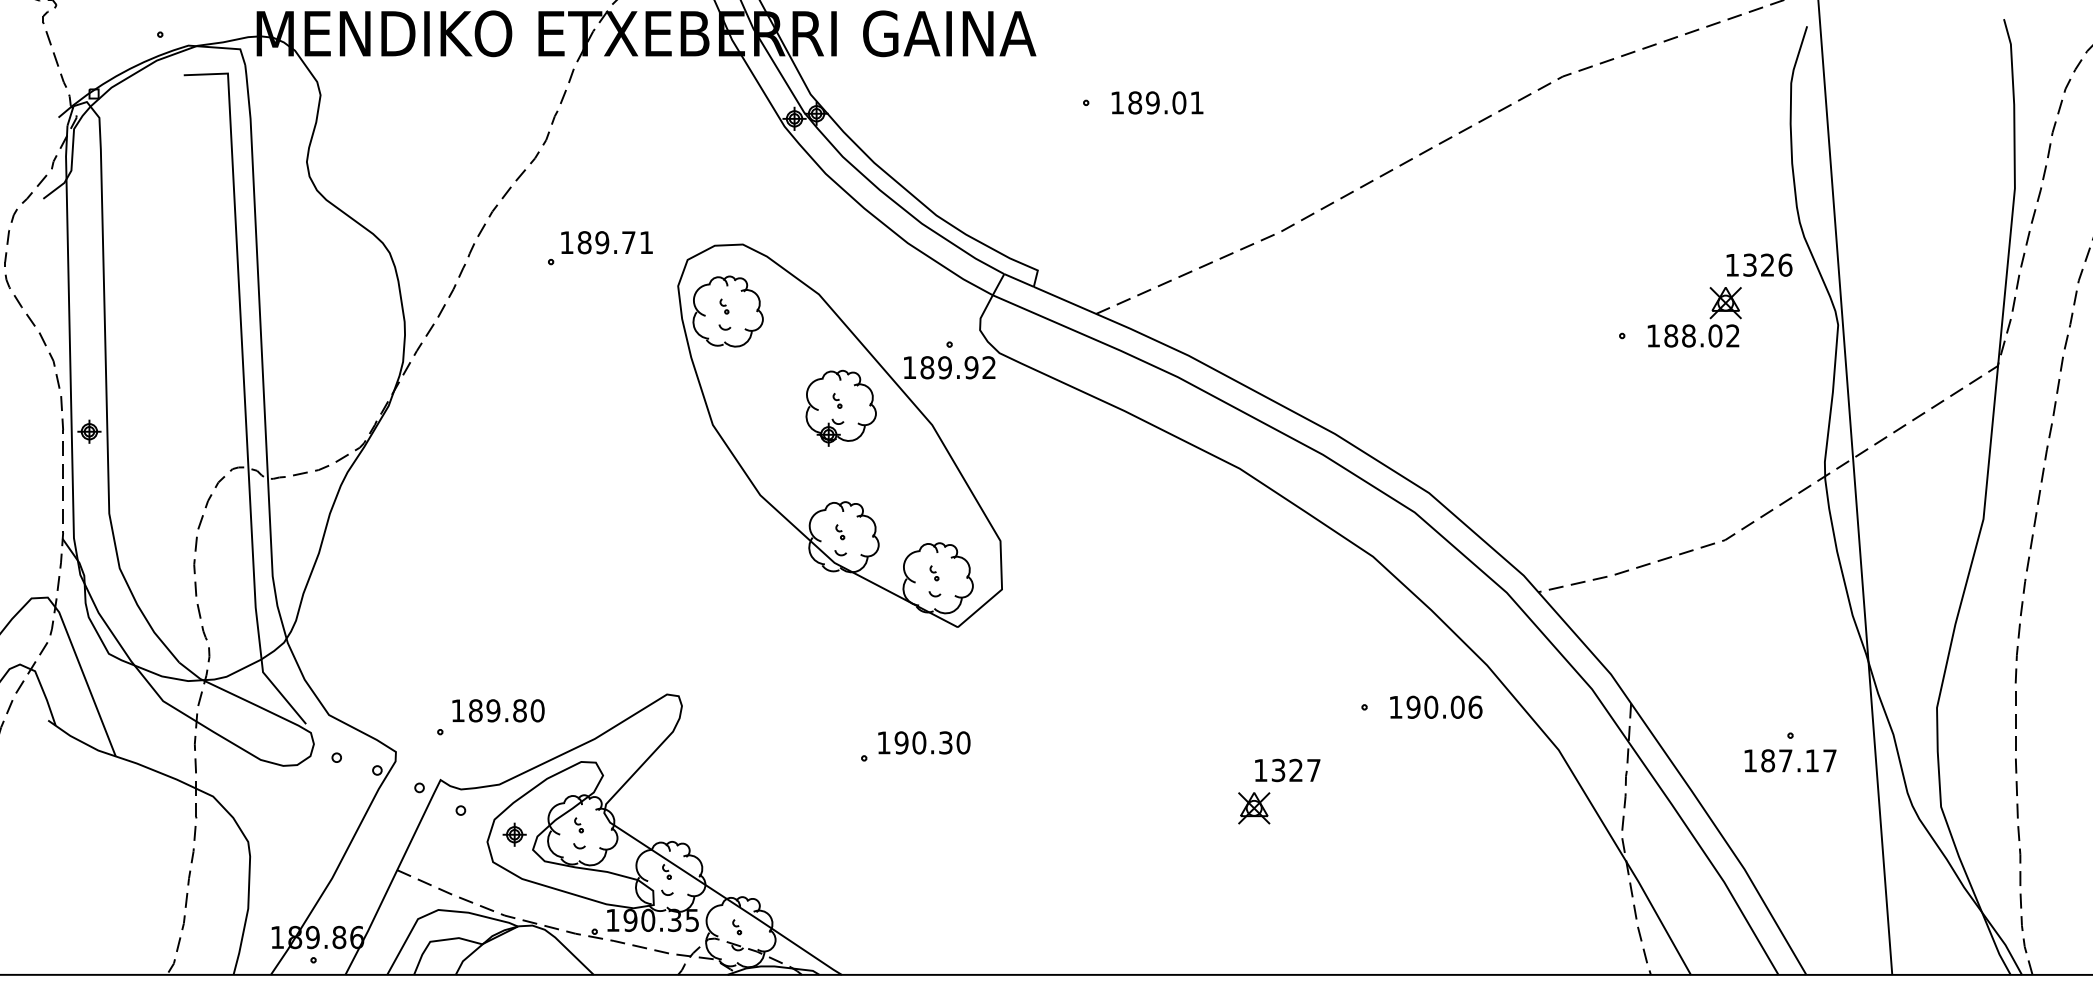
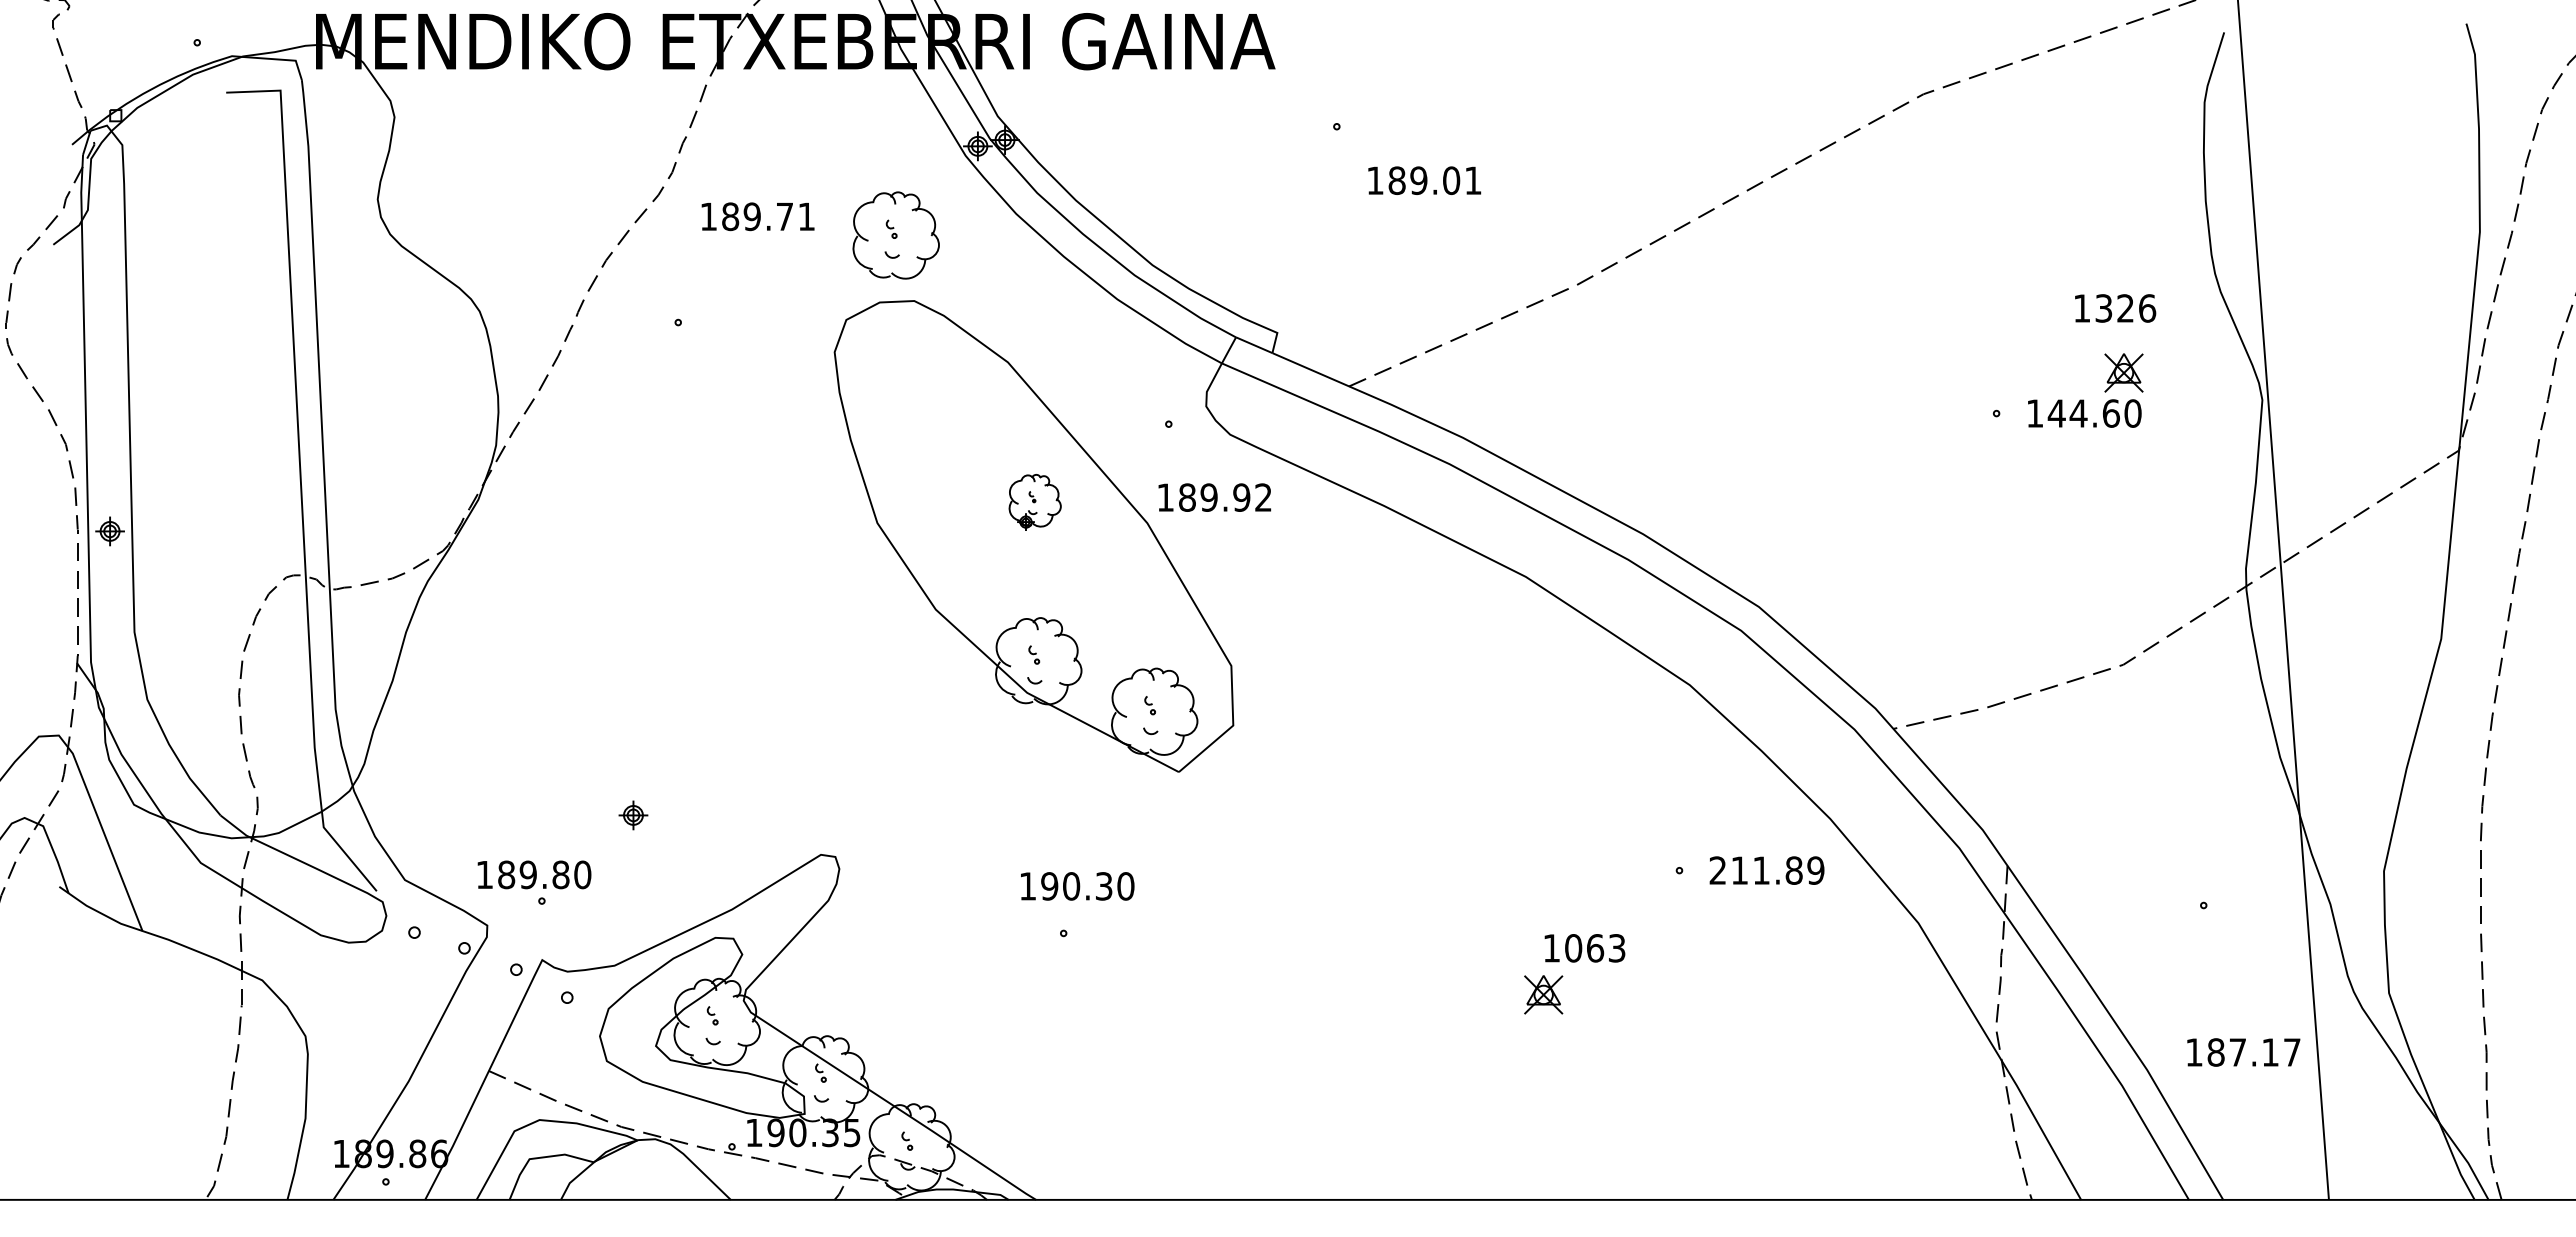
text: (1157, 102) -> (1424, 180), moved
text: (606, 242) -> (757, 216), moved
text: (1759, 265) -> (2115, 308), moved
part: (727, 311) -> (895, 235), moved
text: (1701, 335) -> (2094, 413), 188.02 -> 144.60
text: (949, 367) -> (1214, 497), moved
part: (840, 408) -> (1034, 502), size x0.6
text: (1435, 707) -> (1766, 870), 190.06 -> 211.89
text: (498, 710) -> (534, 874), moved
text: (924, 743) -> (1077, 886), moved
text: (1790, 760) -> (2243, 1052), moved
text: (1296, 770) -> (1595, 948), 1327 -> 1063
part: (514, 834) -> (633, 815), moved

